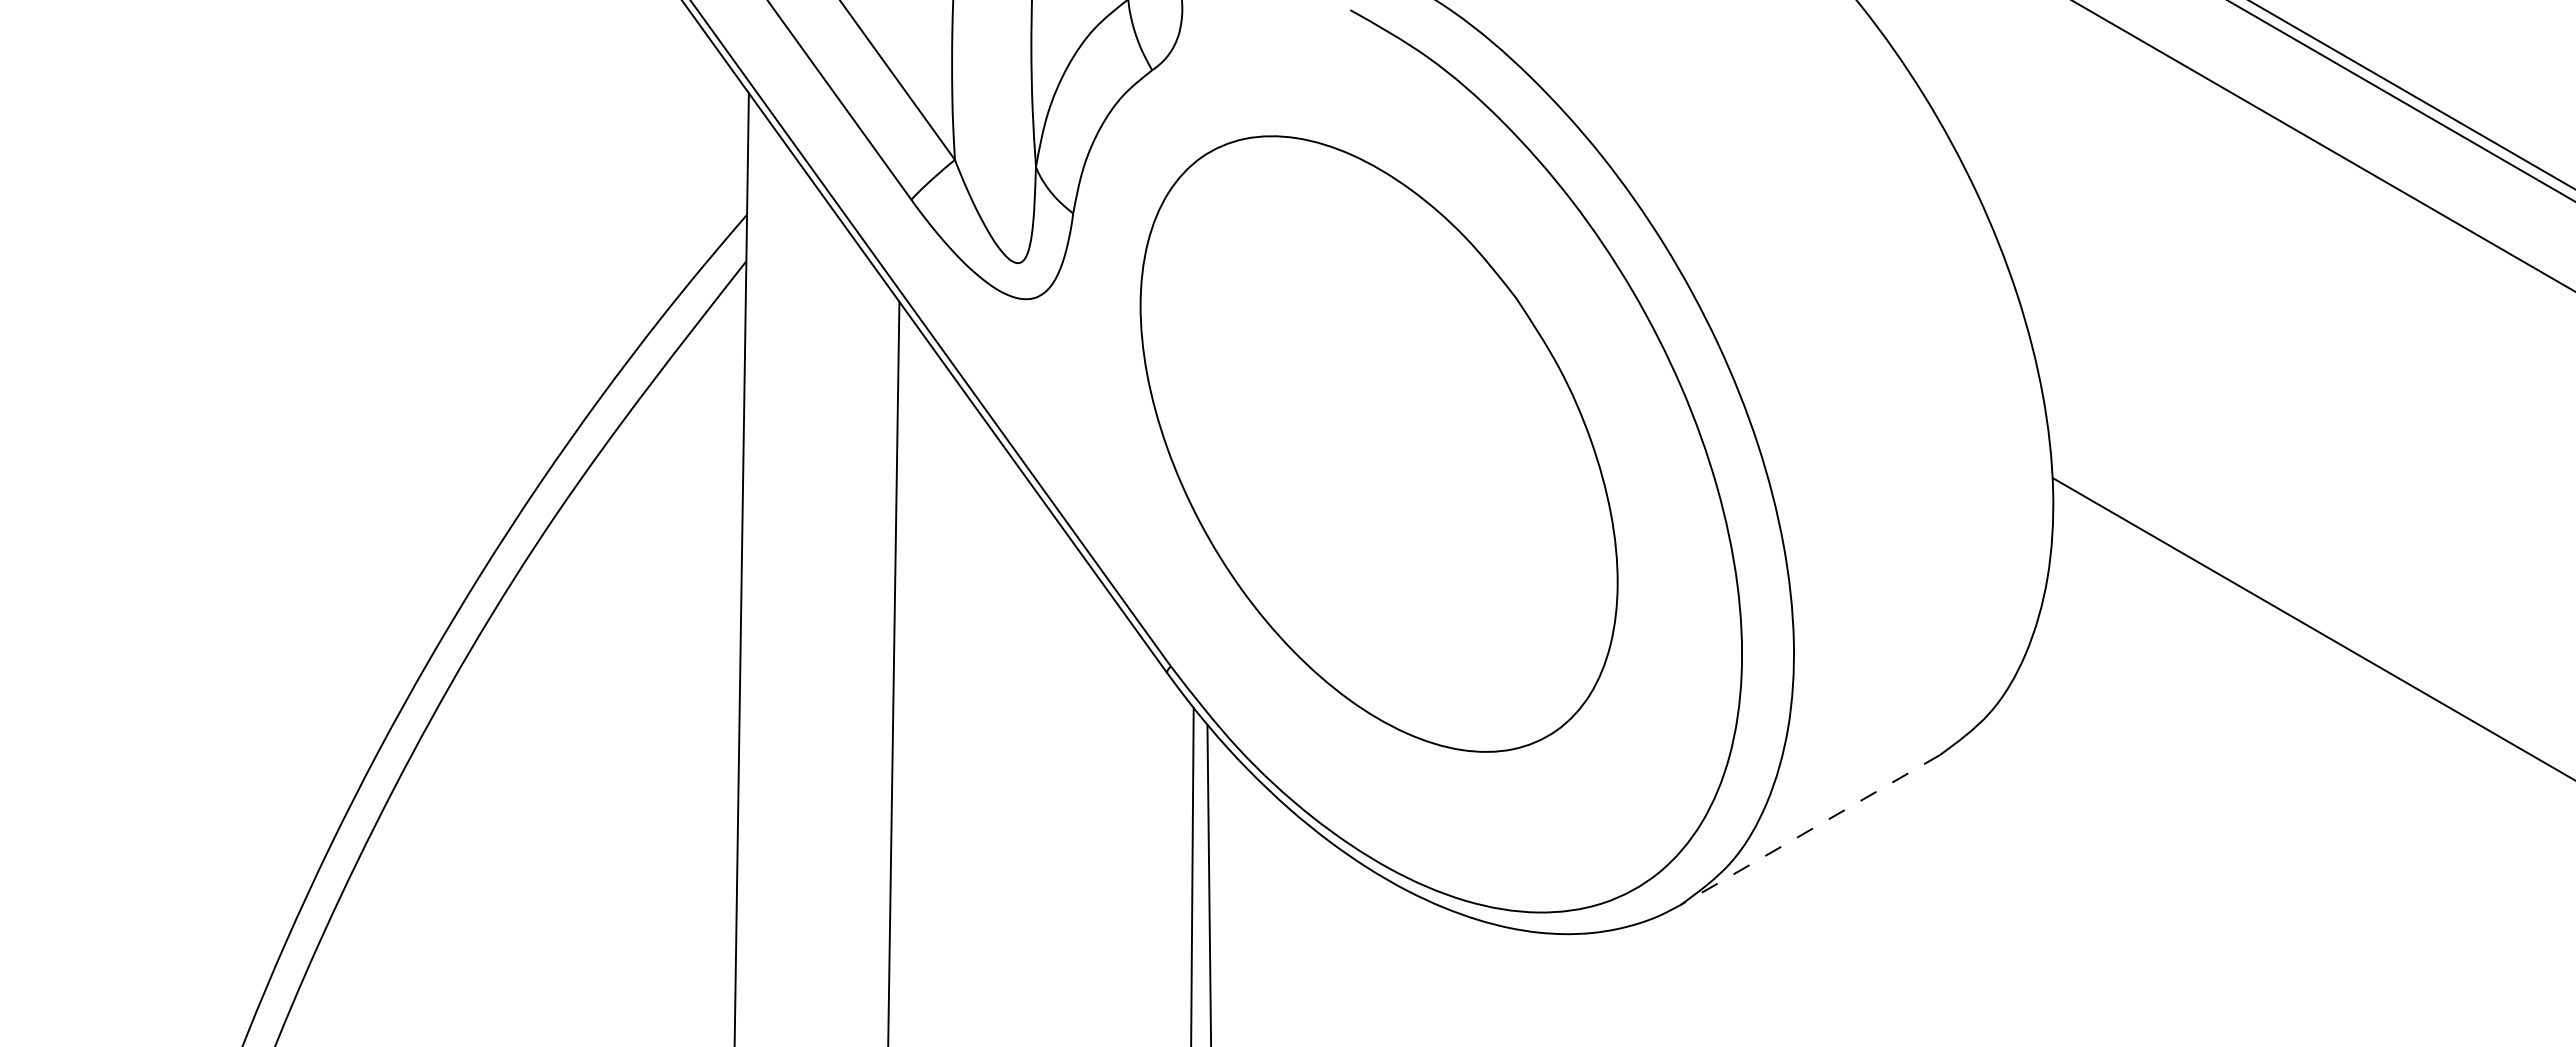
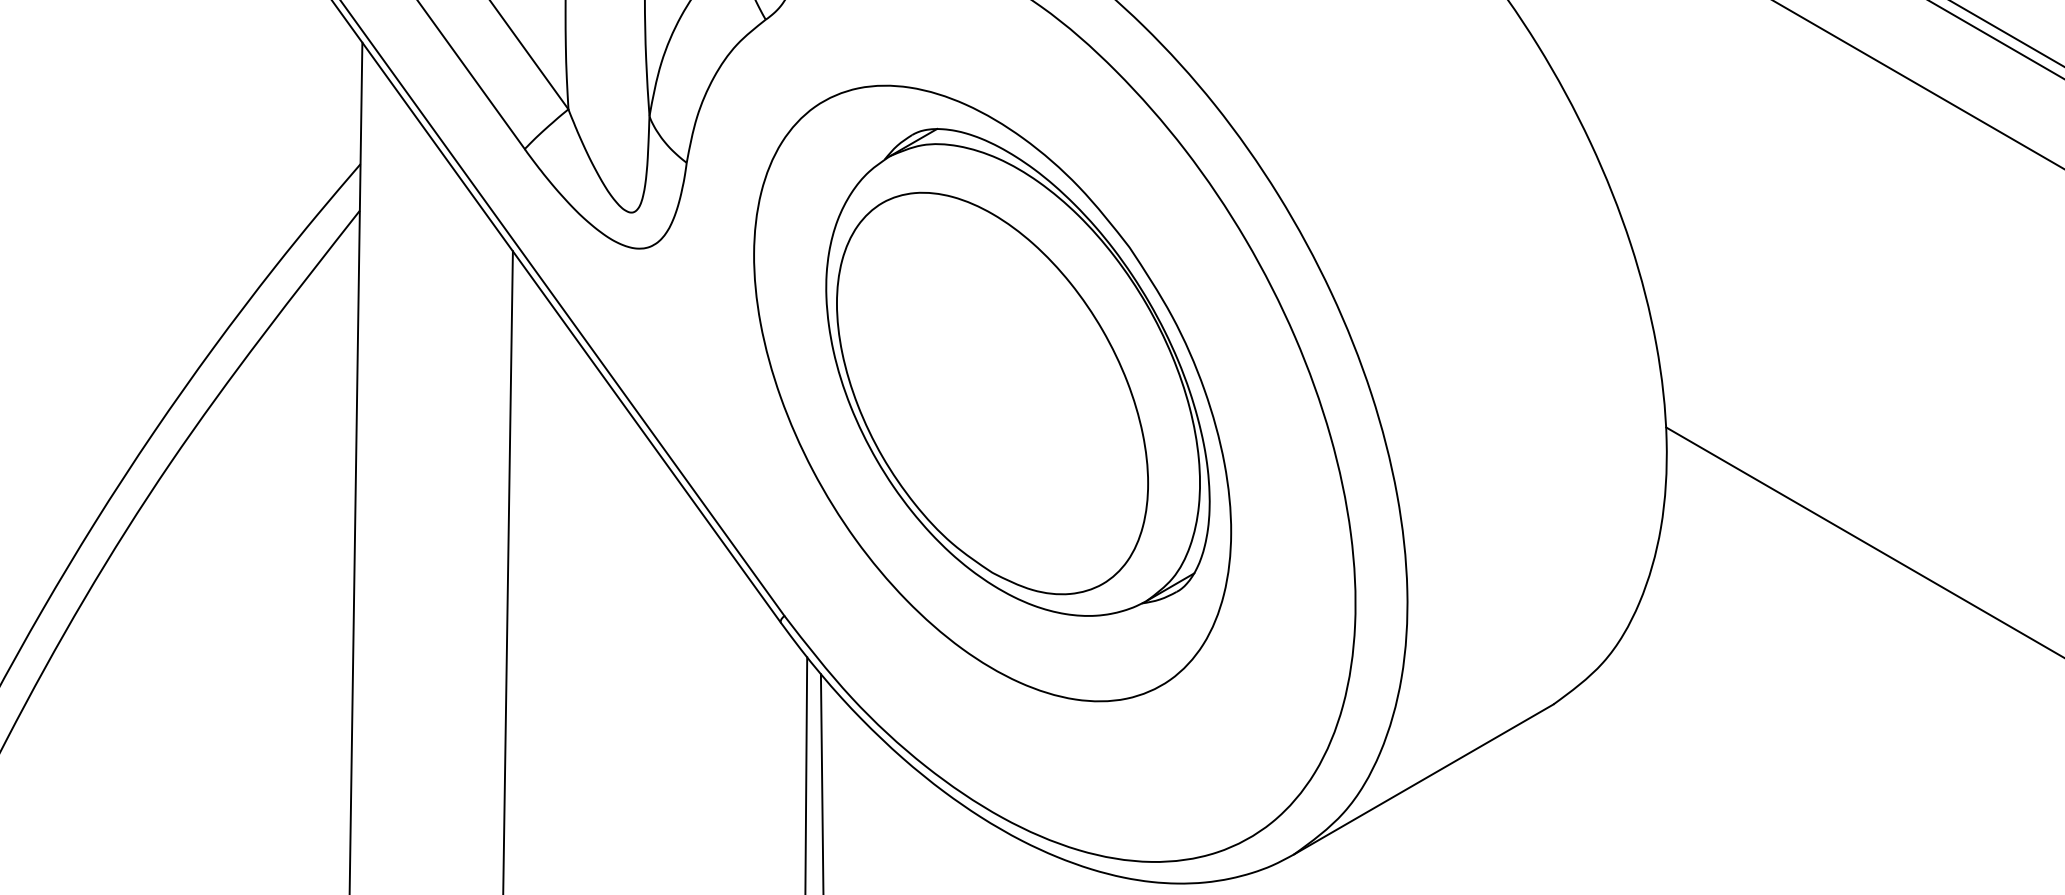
part: (1404, 422) -> (1017, 371), added
line: (1810, 830) -> (1423, 779), dashed -> solid

